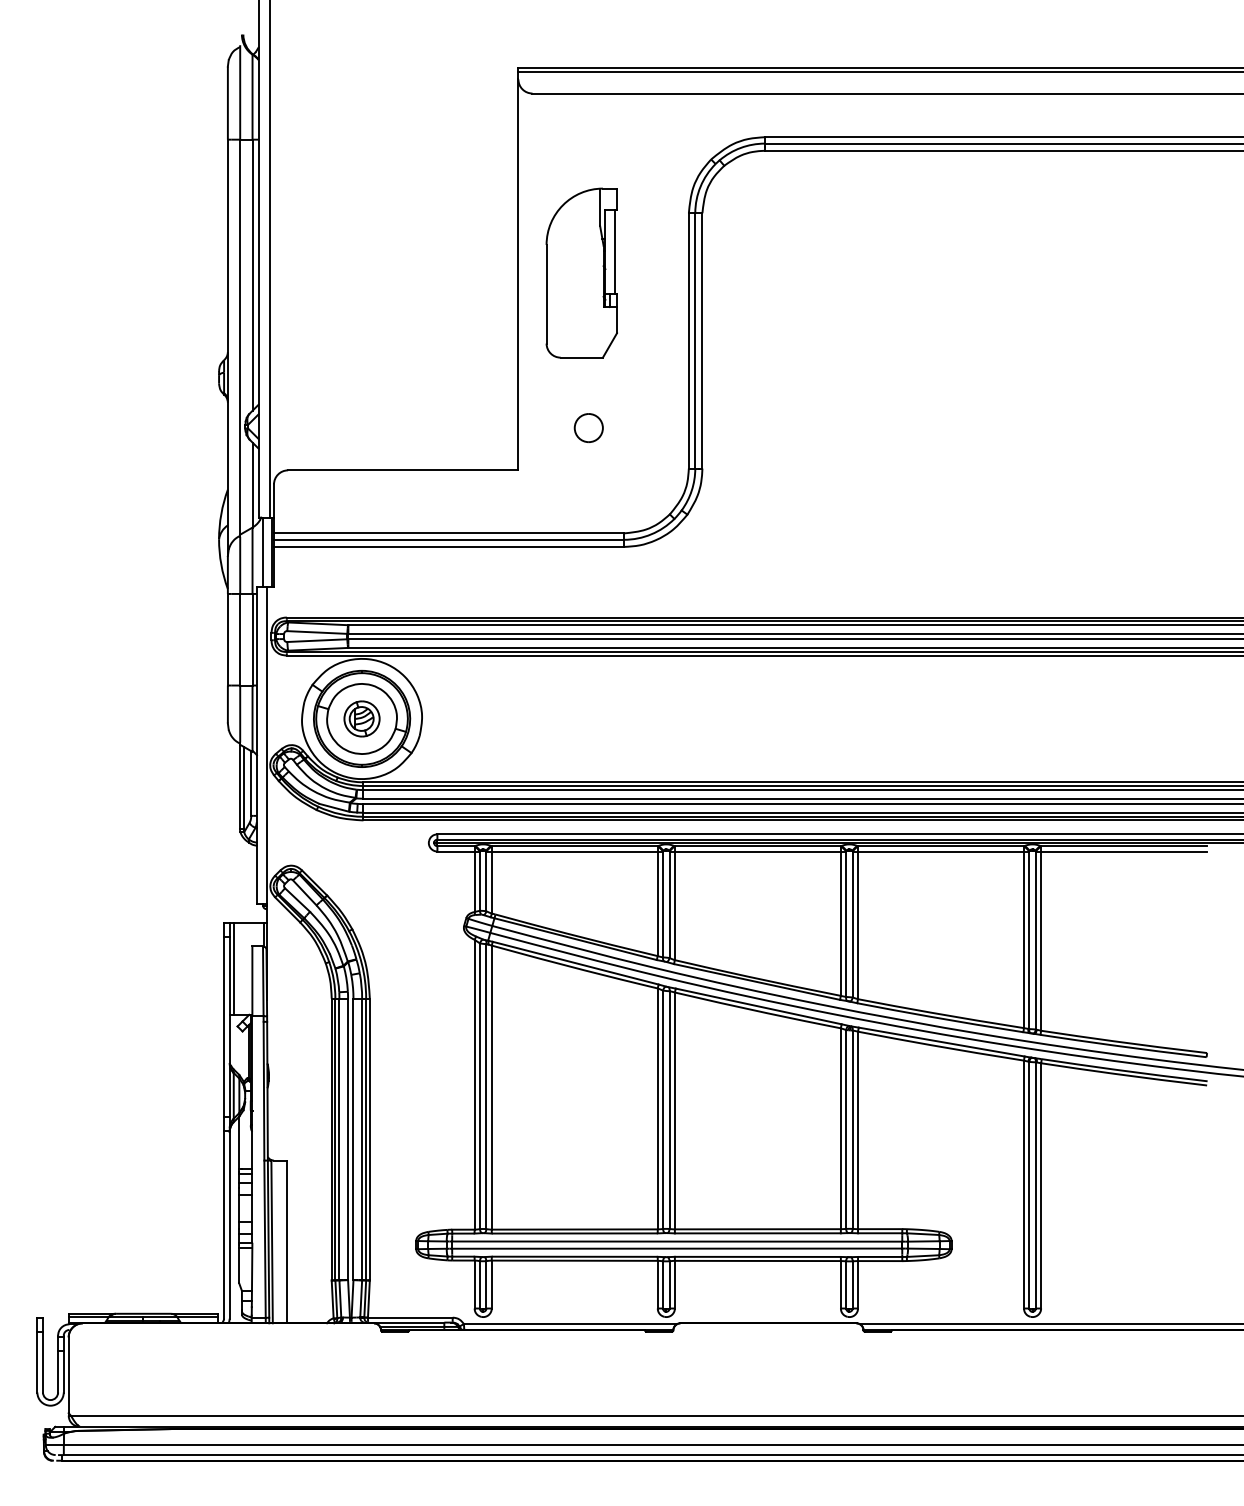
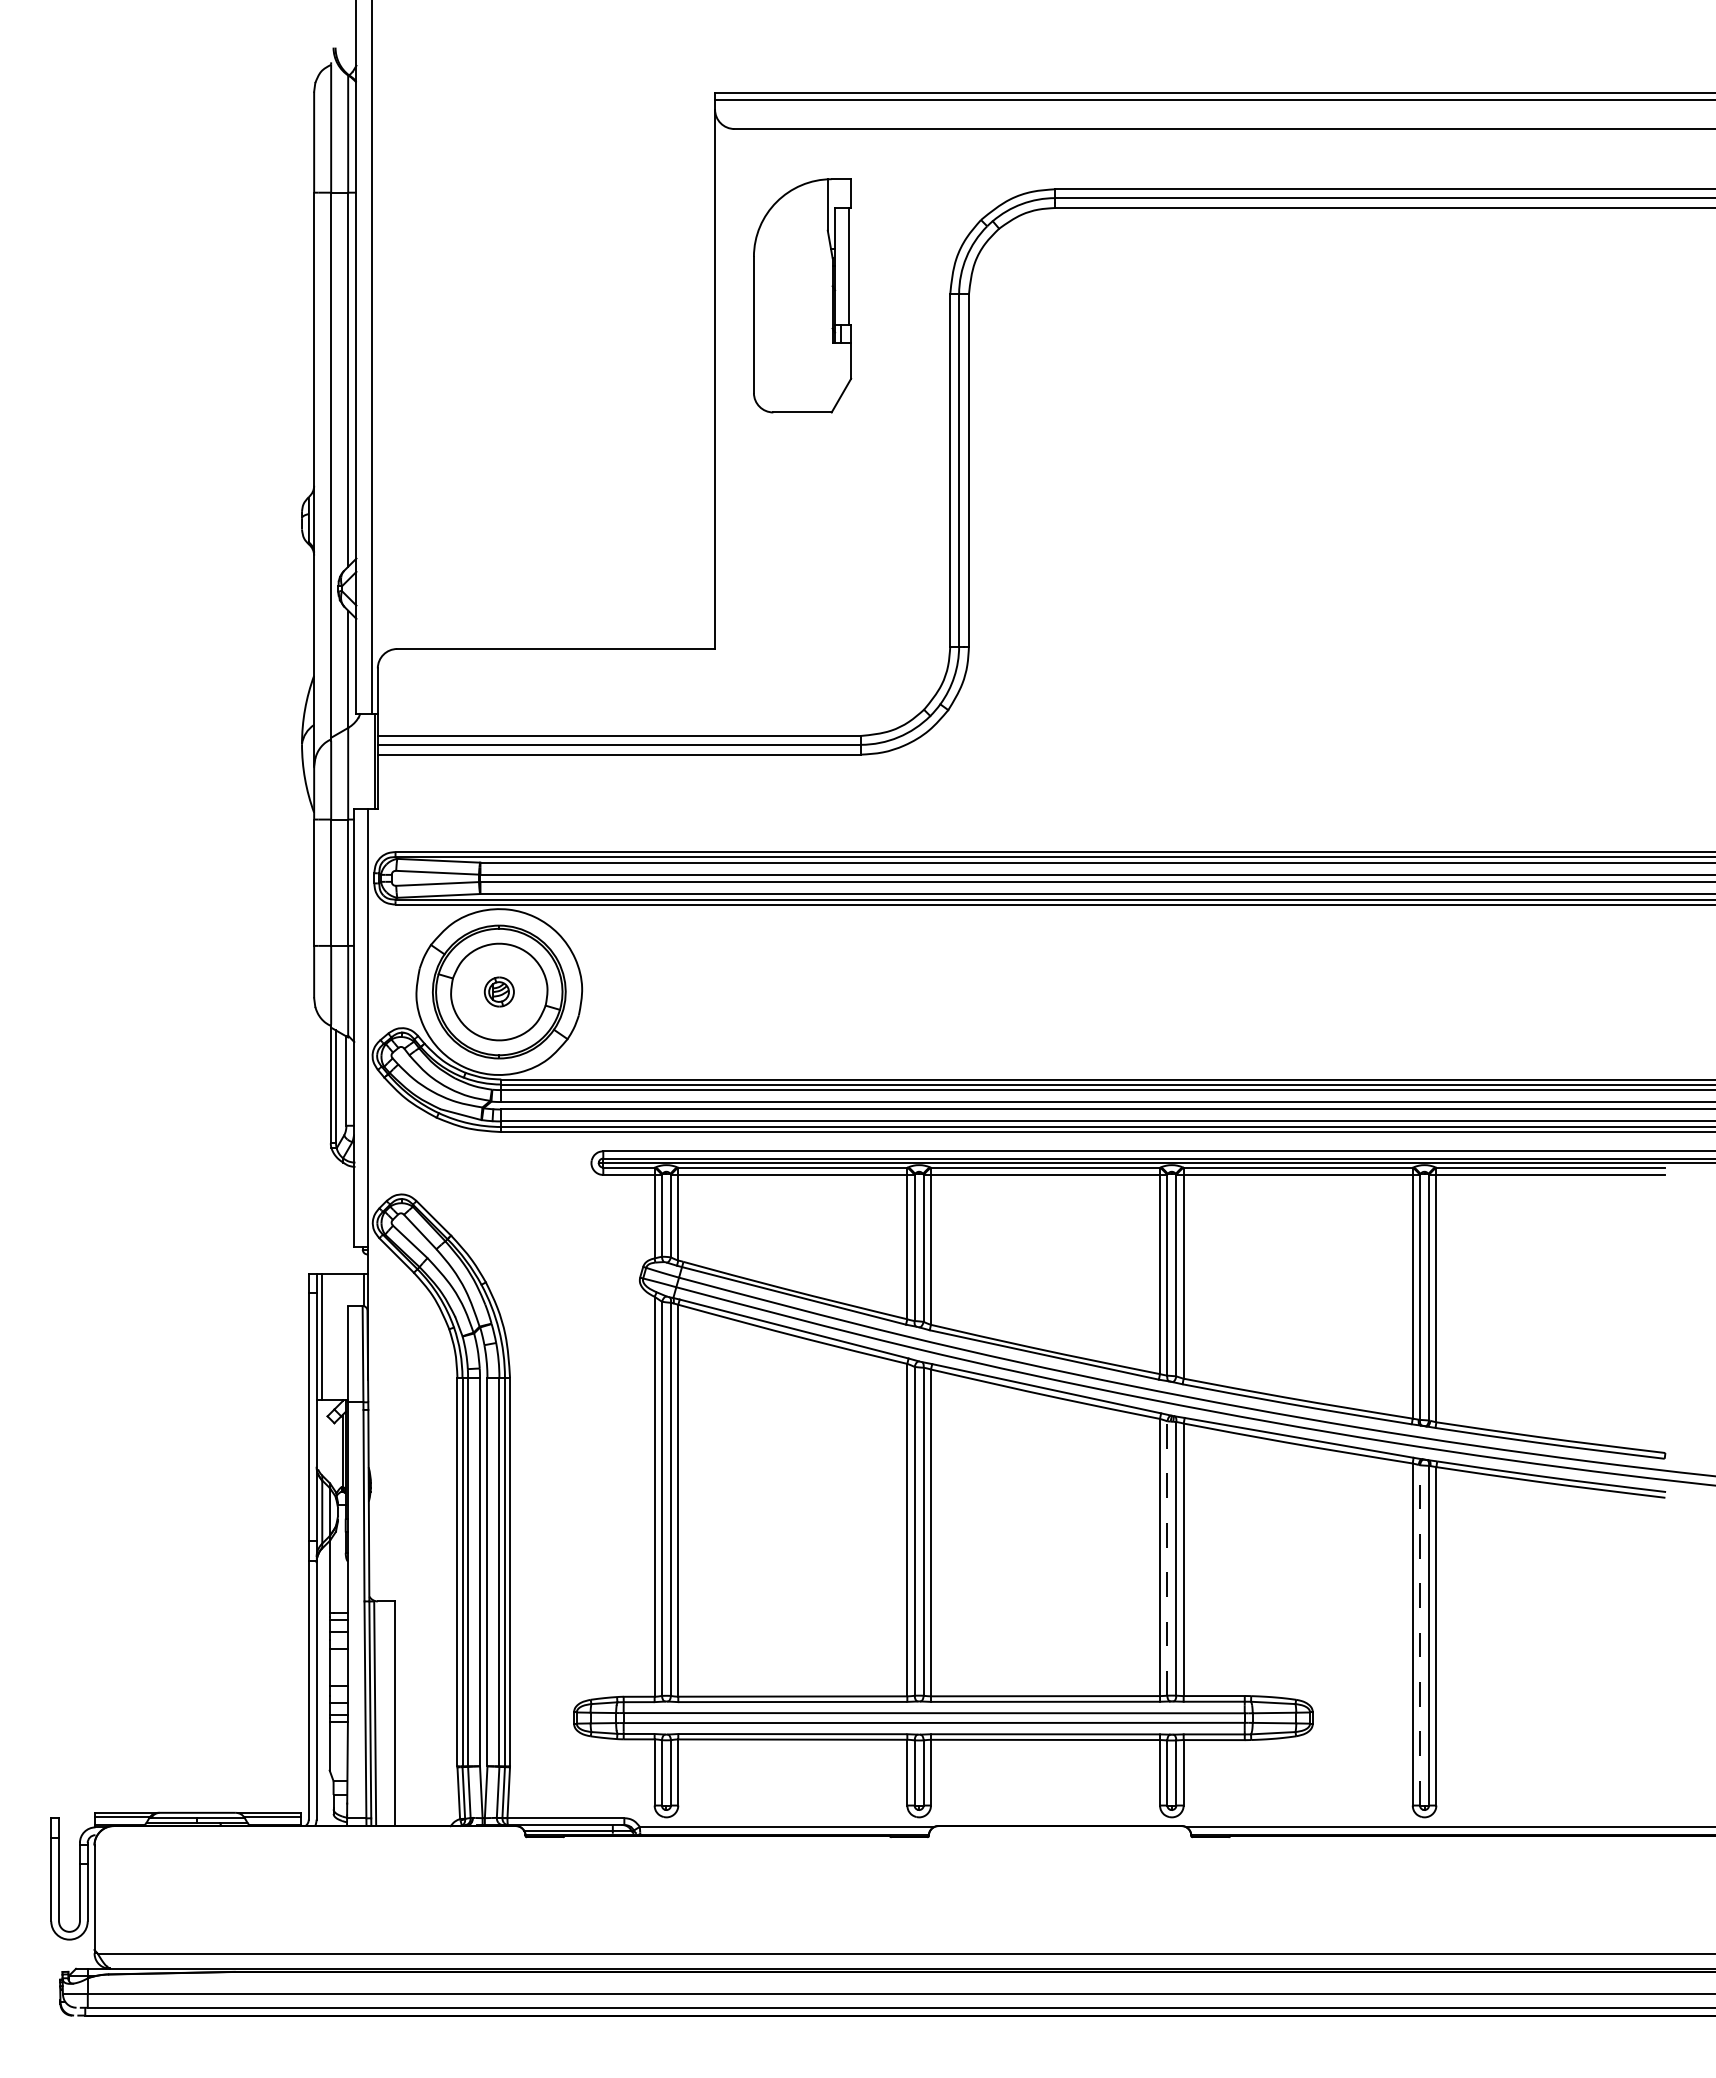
part: (581, 272) -> (802, 295), moved
part: (588, 427) -> (811, 590), removed
line: (262, 551) -> (362, 761), removed
part: (362, 718) -> (499, 991), size x0.6
line: (846, 1128) -> (1167, 1557), solid -> dashed
line: (1029, 1184) -> (1420, 1634), solid -> dashed

